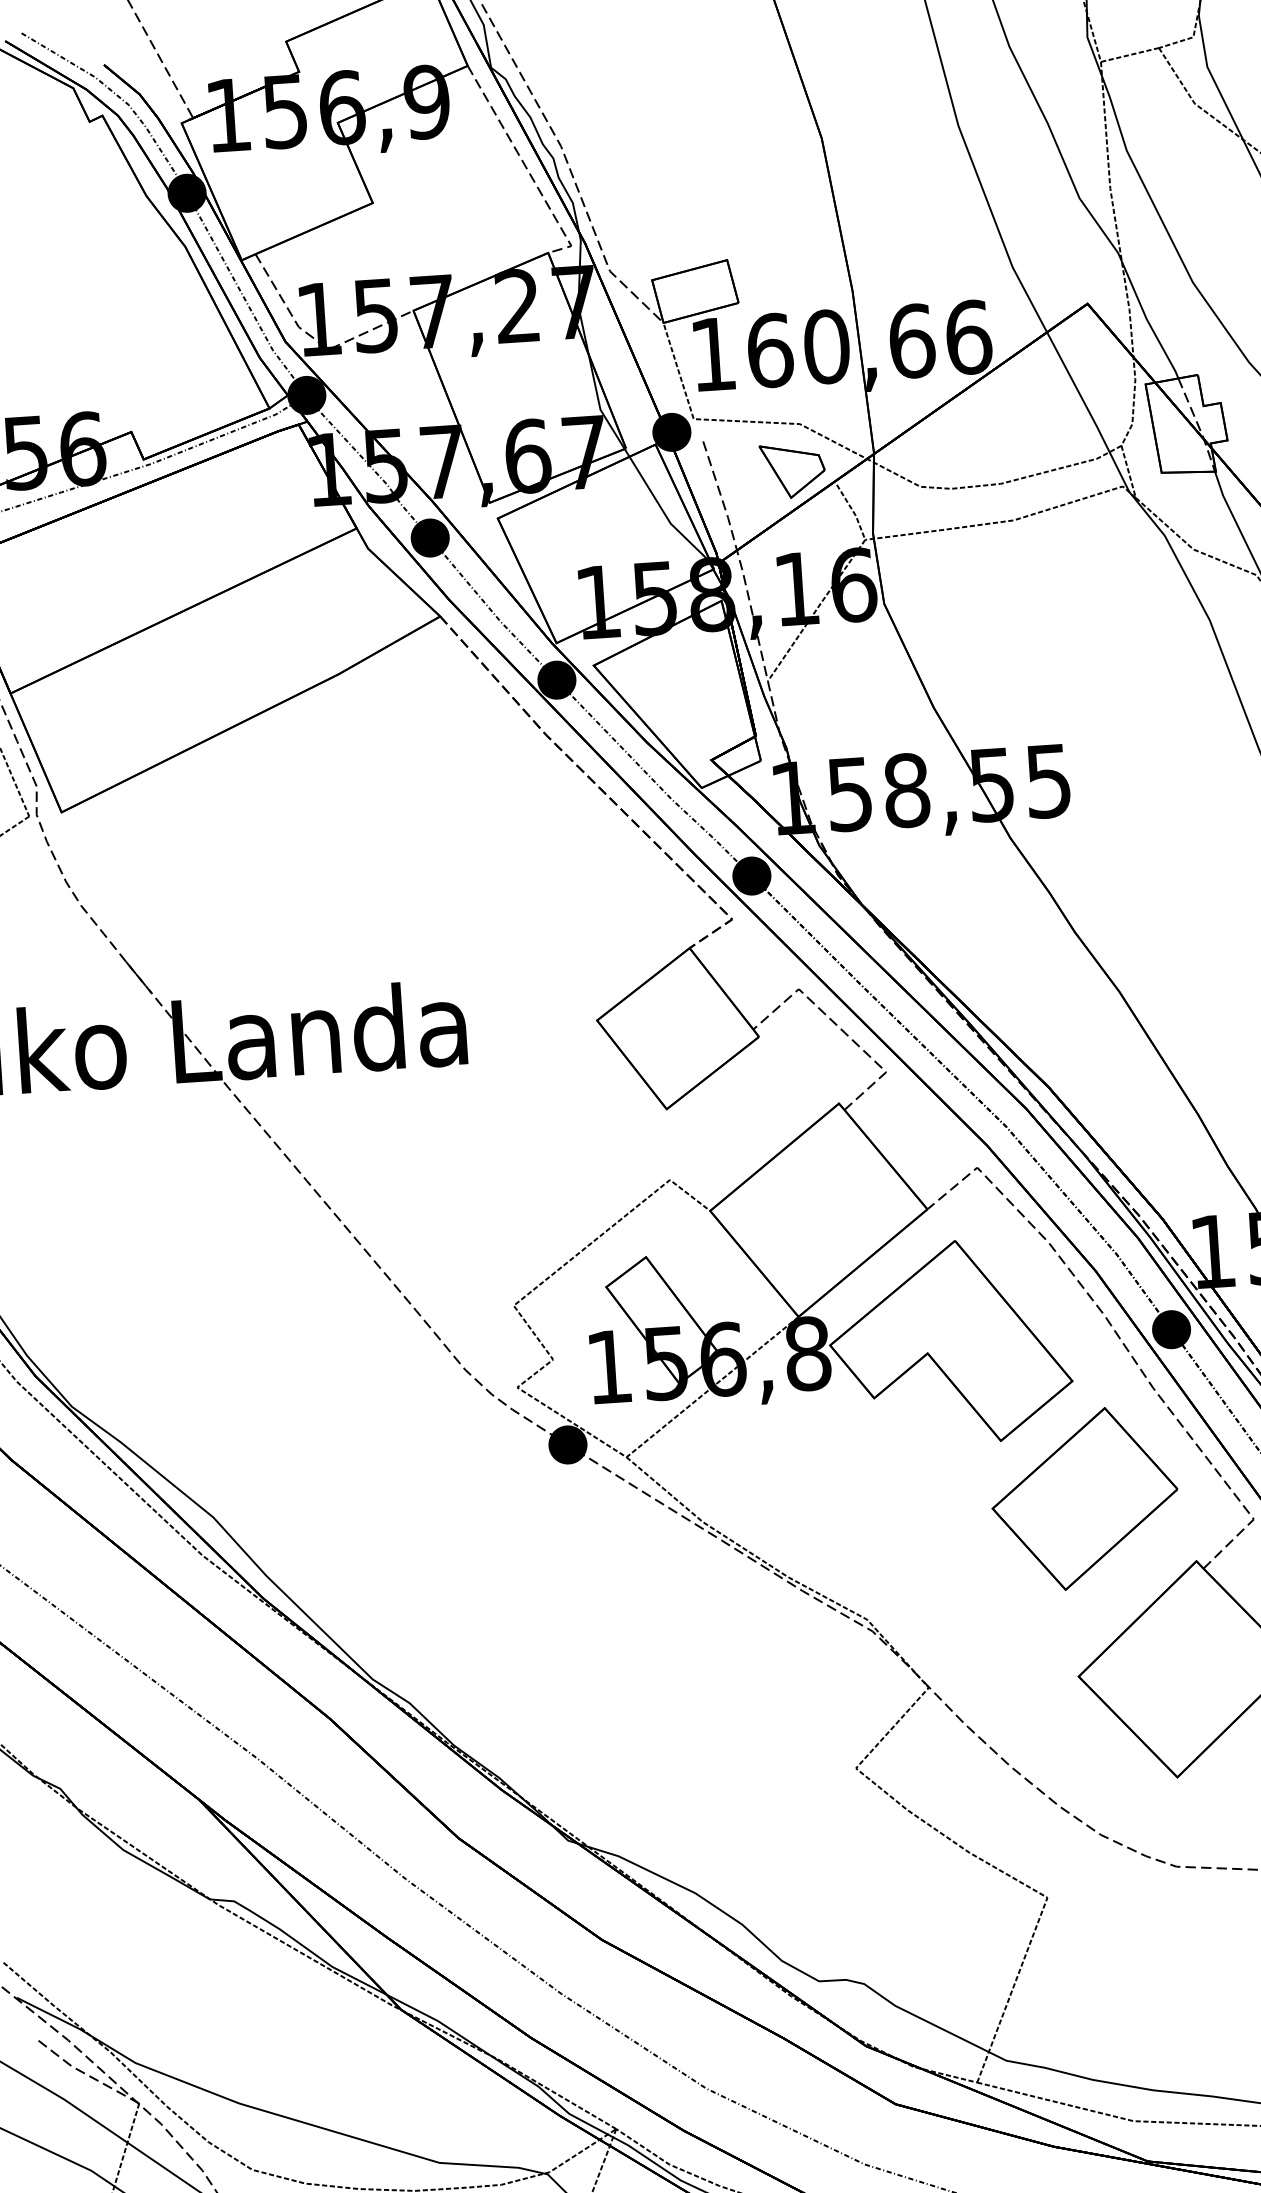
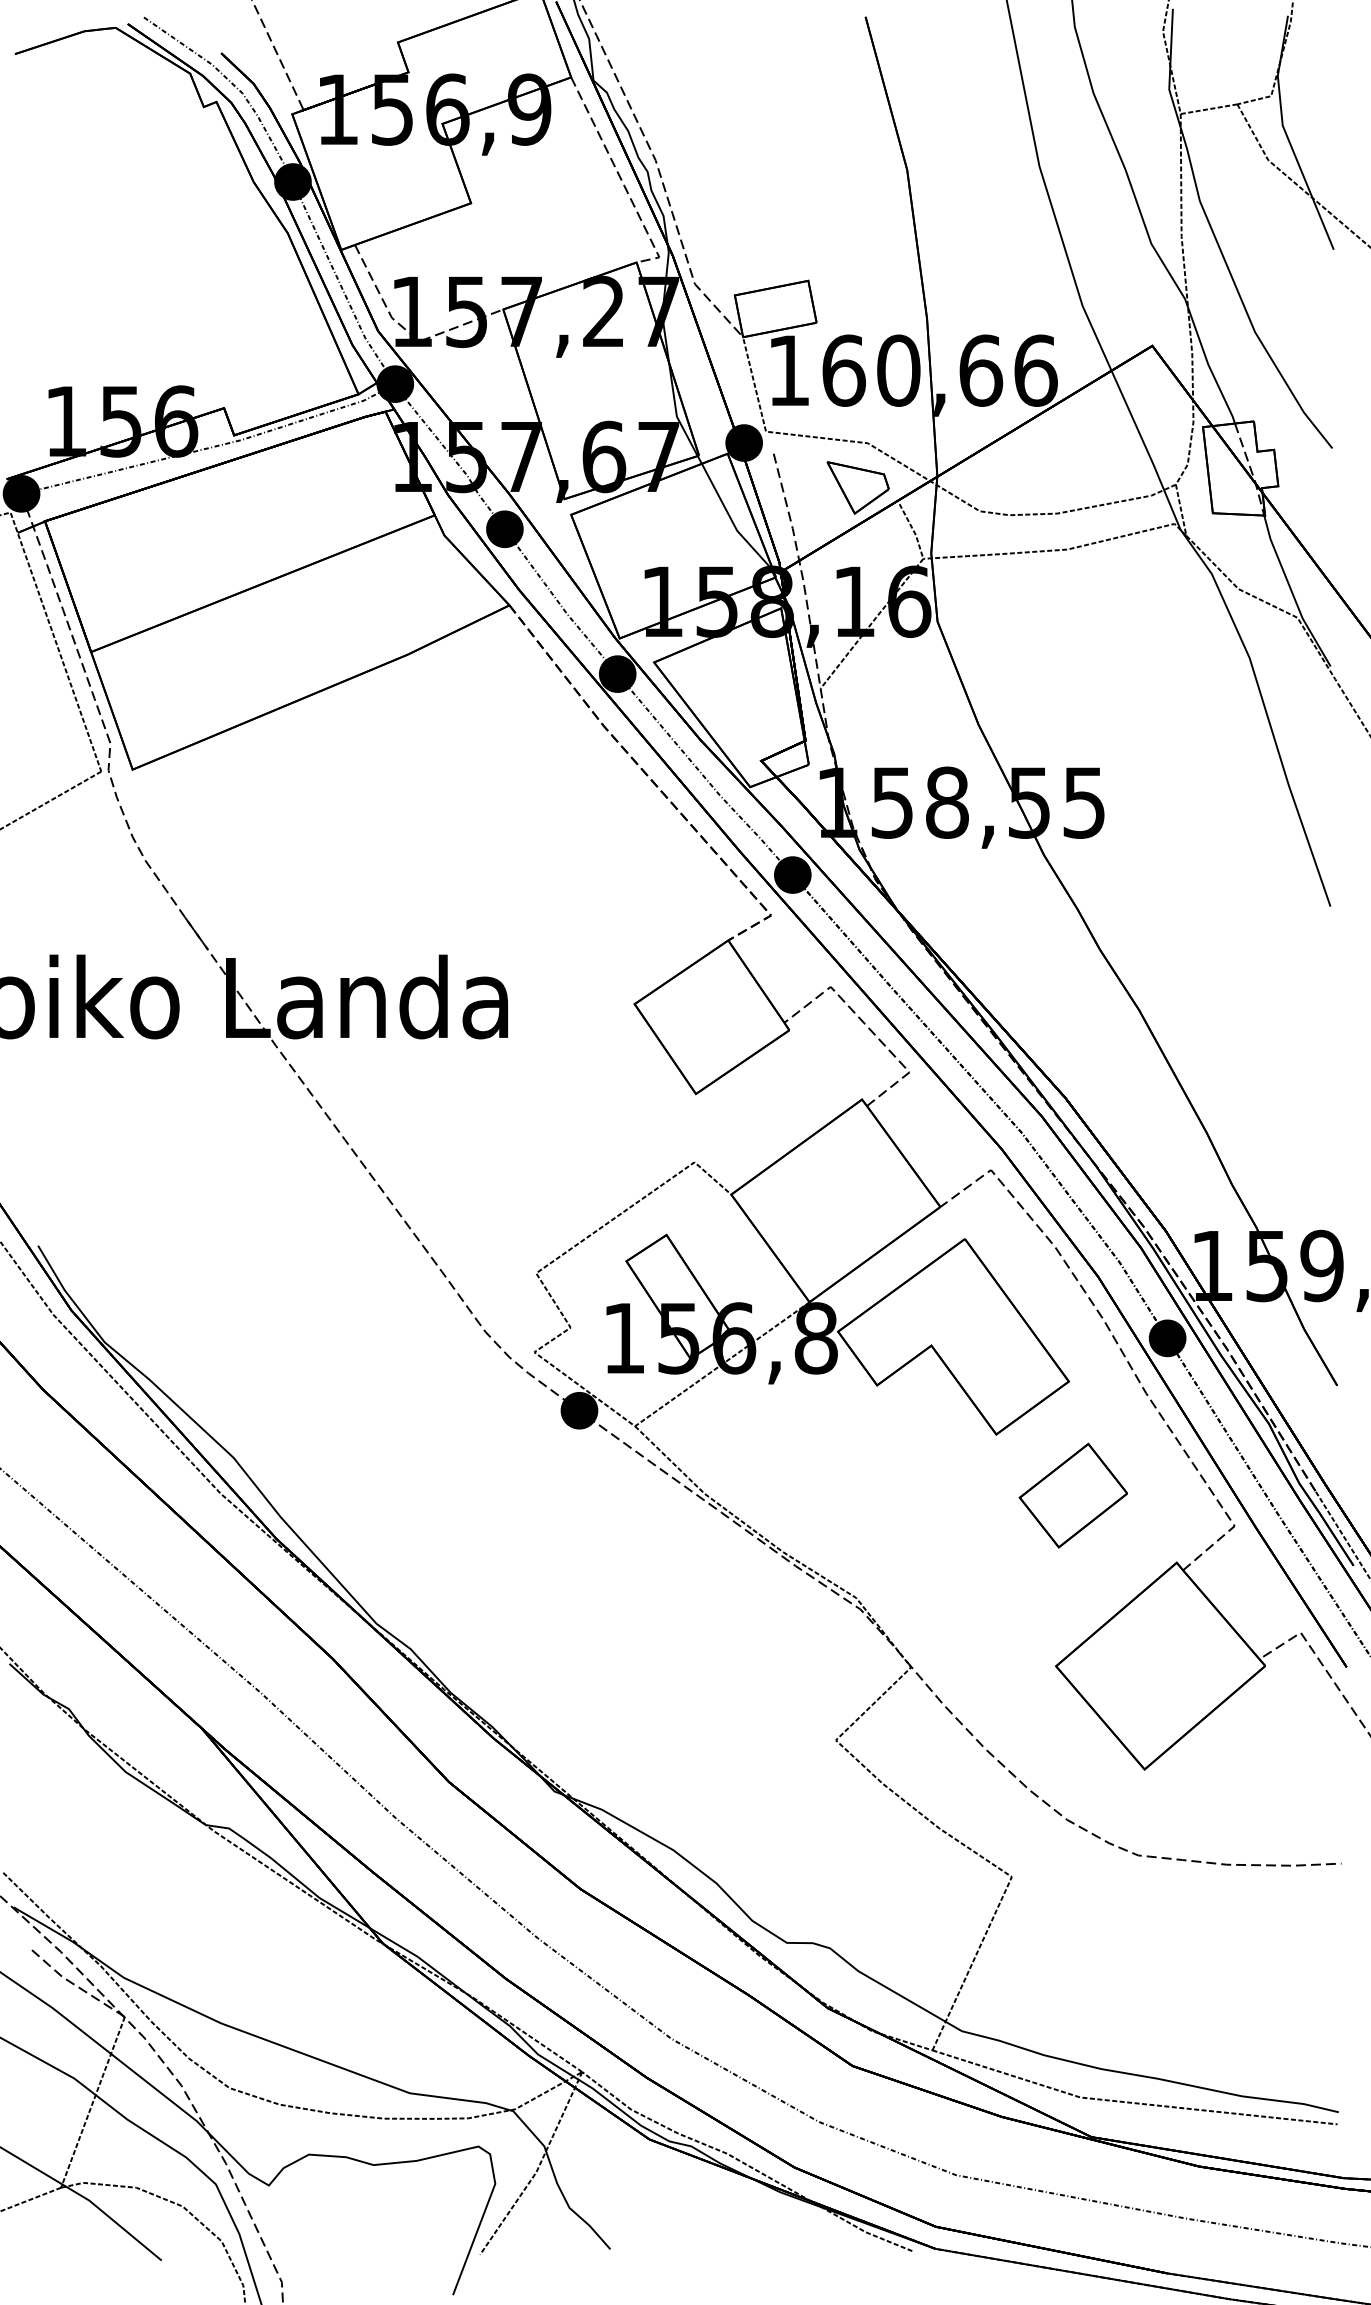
part: (1084, 1498) -> (1073, 1495), size x0.6

